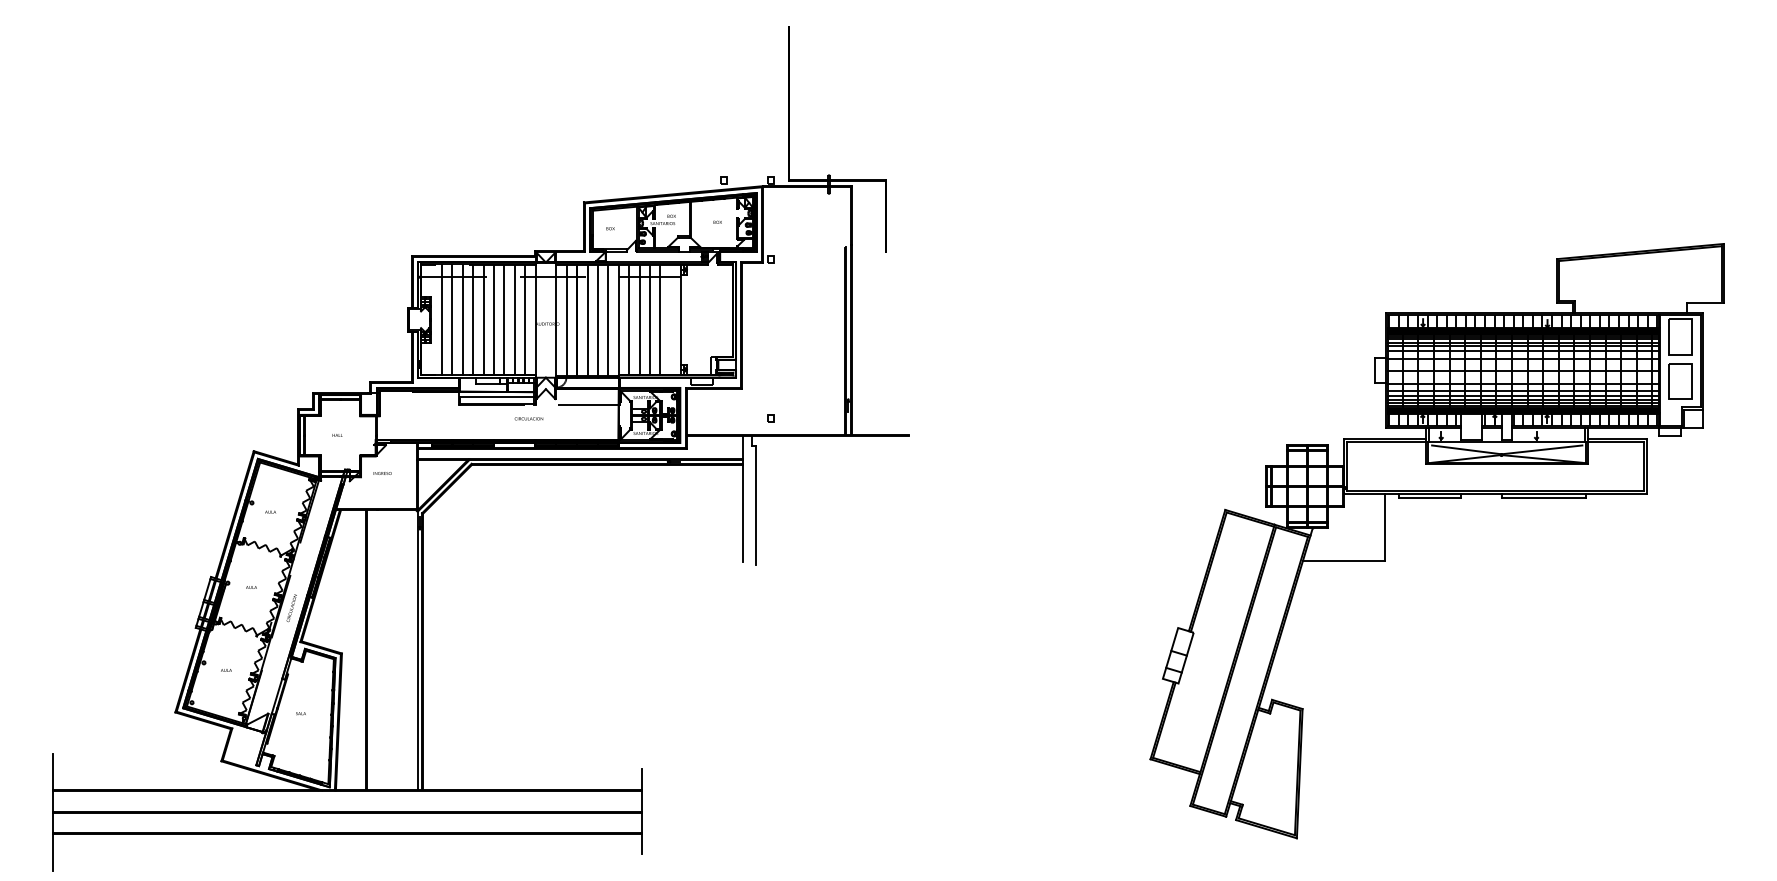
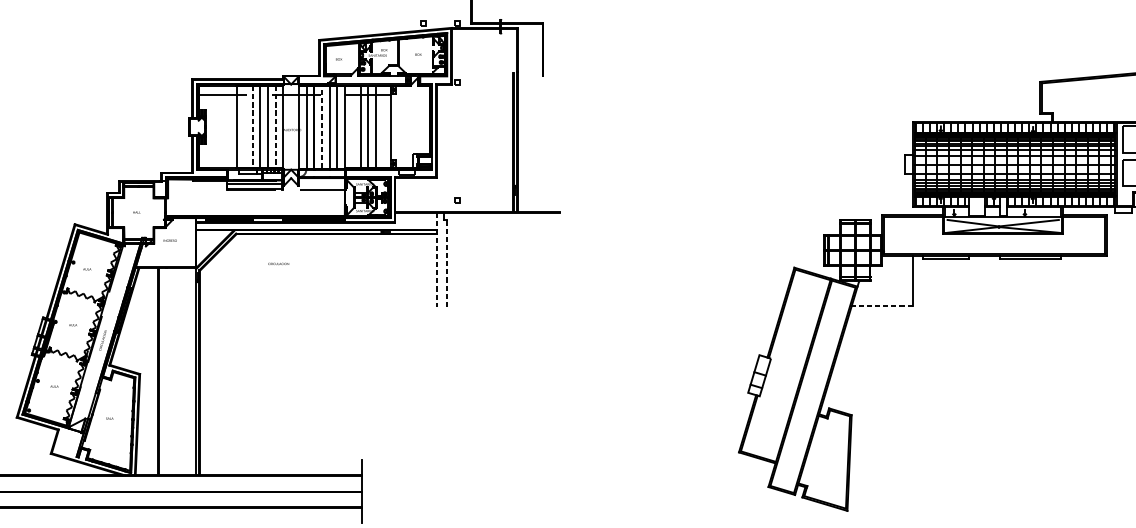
line: (441, 319) -> (213, 126), removed
line: (452, 319) -> (221, 126), removed
line: (462, 319) -> (229, 126), removed
line: (483, 319) -> (244, 126), removed
line: (629, 319) -> (353, 126), removed
line: (493, 320) -> (252, 127), solid -> dashed
line: (525, 320) -> (276, 127), solid -> dashed
line: (587, 320) -> (321, 127), solid -> dashed
text: (528, 418) -> (278, 263), moved
line: (743, 499) -> (437, 259), solid -> dashed
line: (756, 505) -> (447, 264), solid -> dashed
line: (1343, 561) -> (881, 305), solid -> dashed

